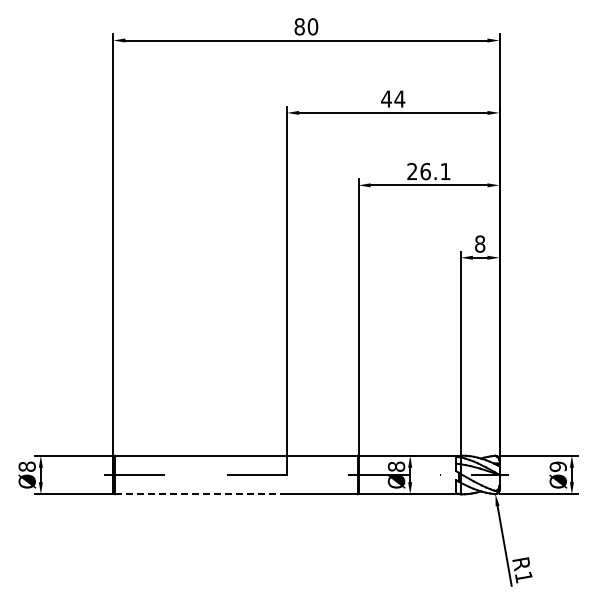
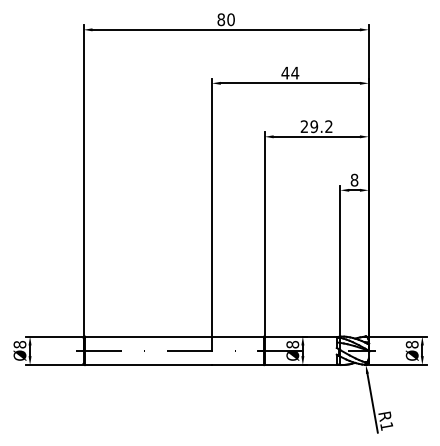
text: (435, 171) -> (321, 126), 26.1 -> 29.2
text: (557, 466) -> (411, 344), Ø9 -> Ø8
line: (201, 494) -> (148, 365), dashed -> solid

